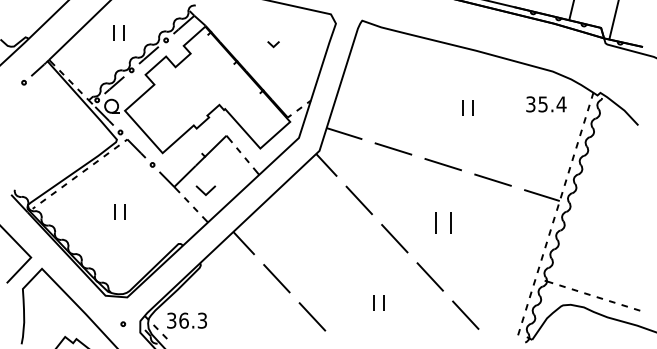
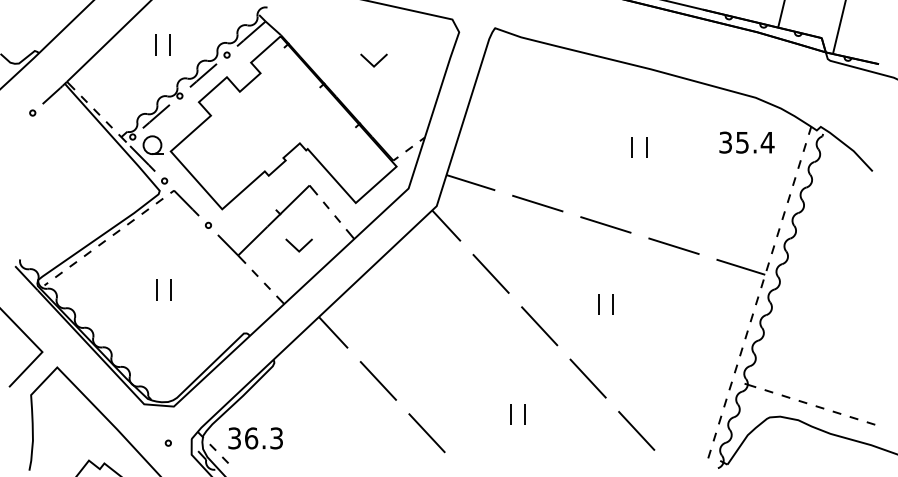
part: (273, 44) -> (373, 60), size x1.67
part: (205, 190) -> (298, 245), moved
part: (443, 222) -> (606, 304), size x0.71

